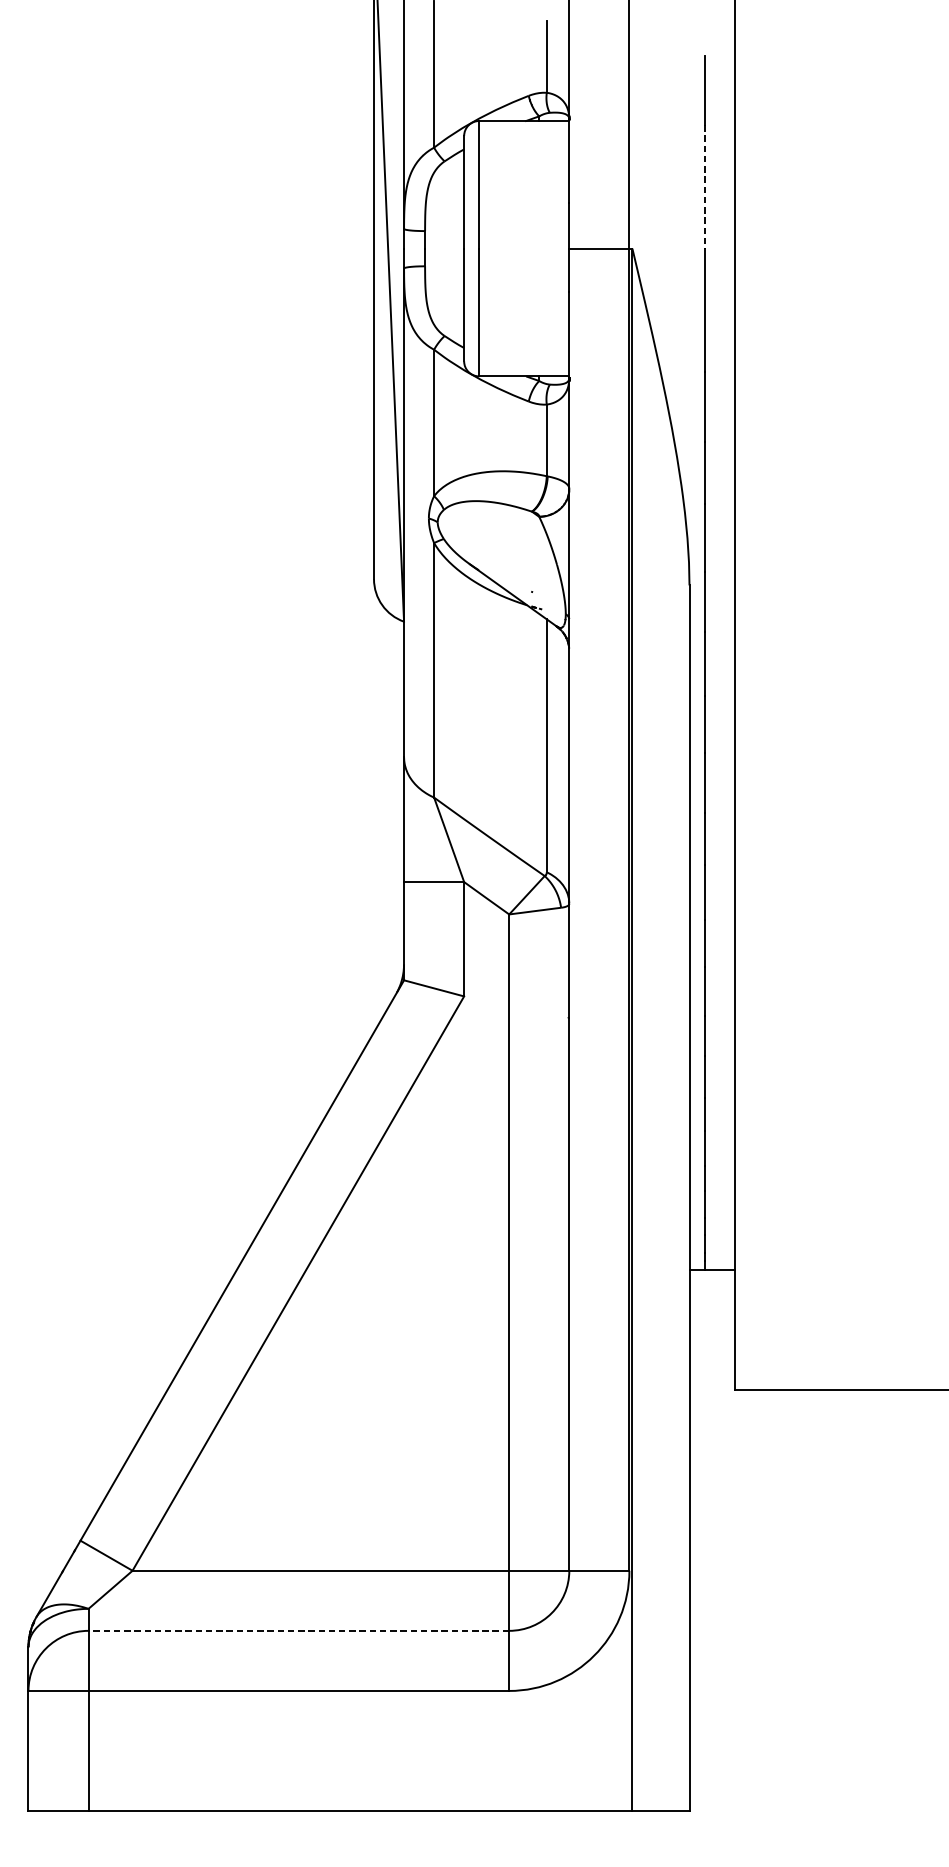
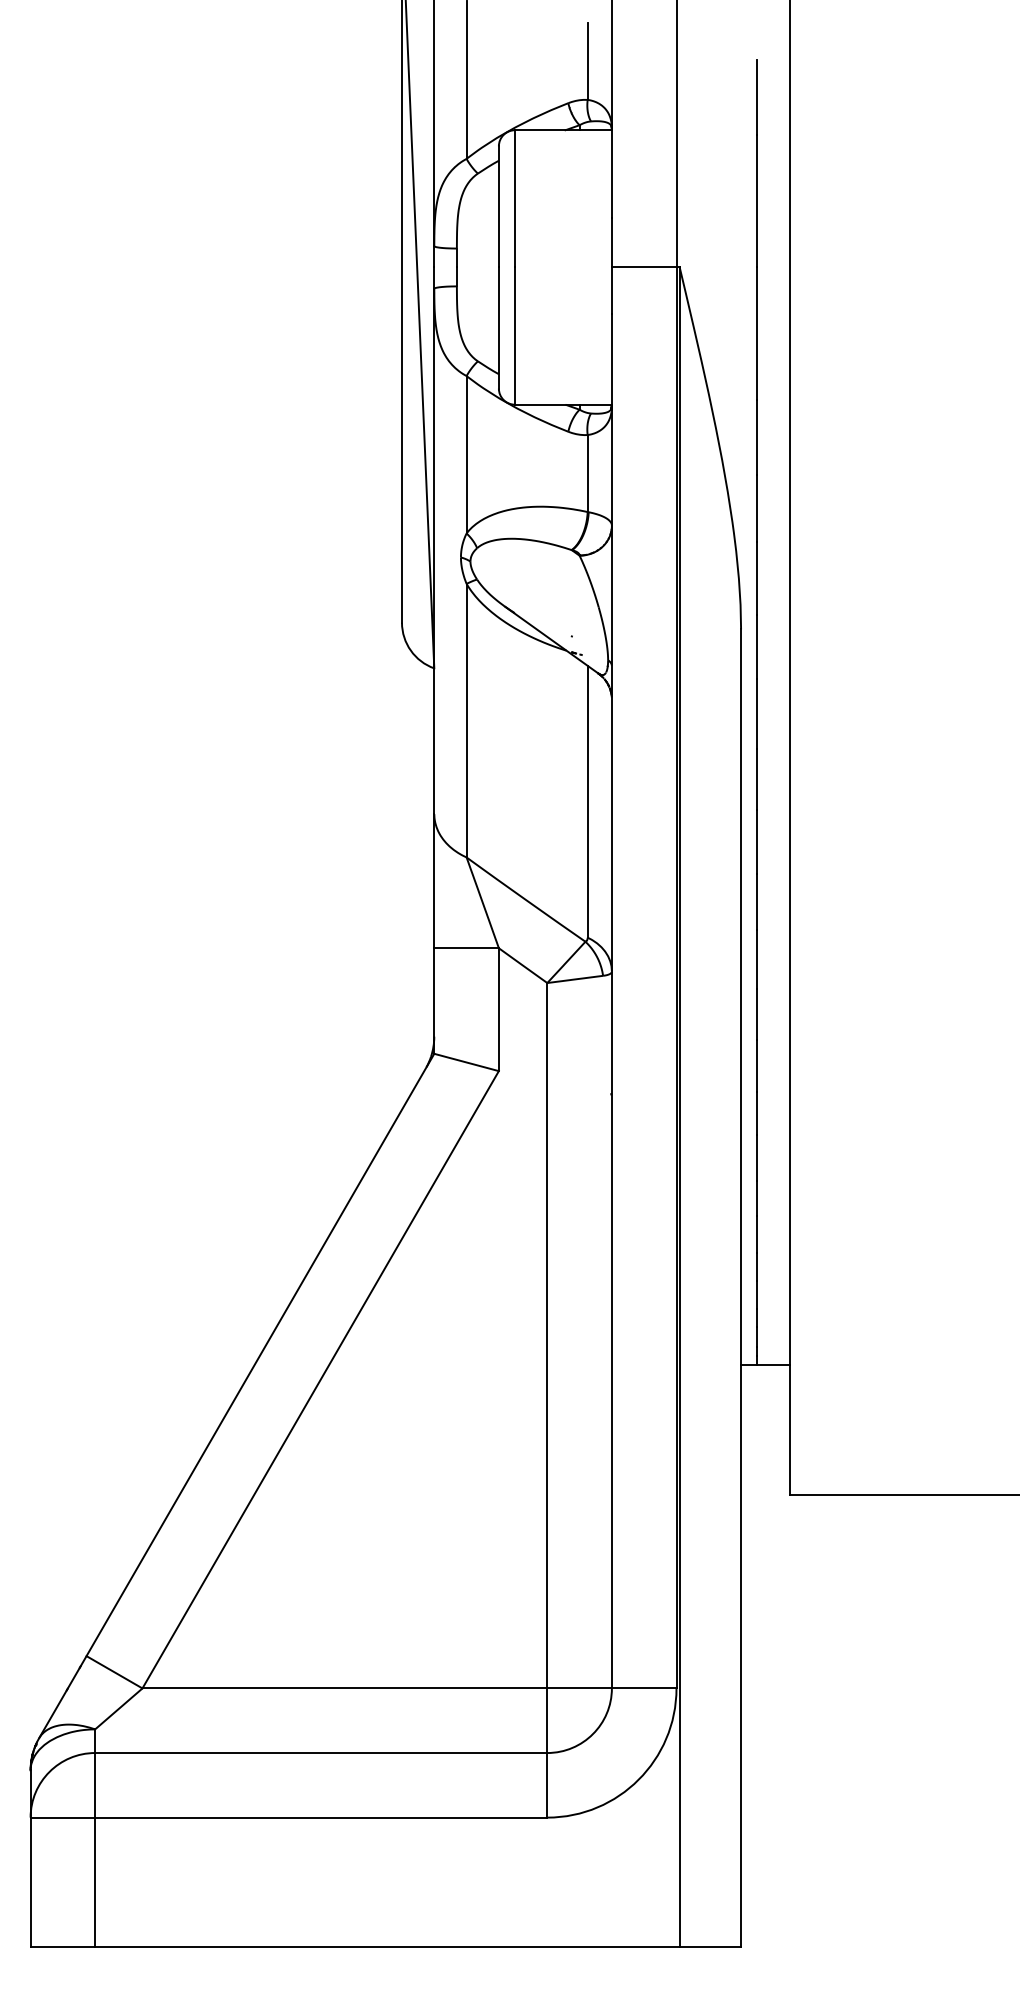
line: (704, 187) -> (757, 201), dashed -> solid
line: (298, 1631) -> (320, 1753), dashed -> solid

